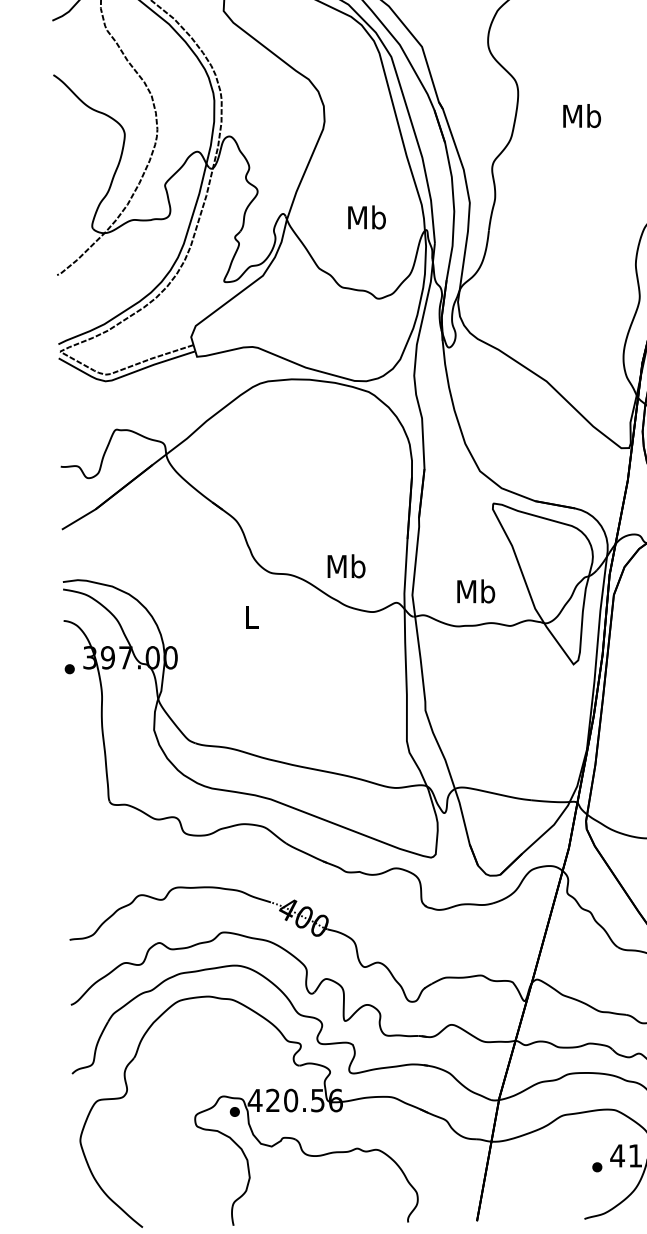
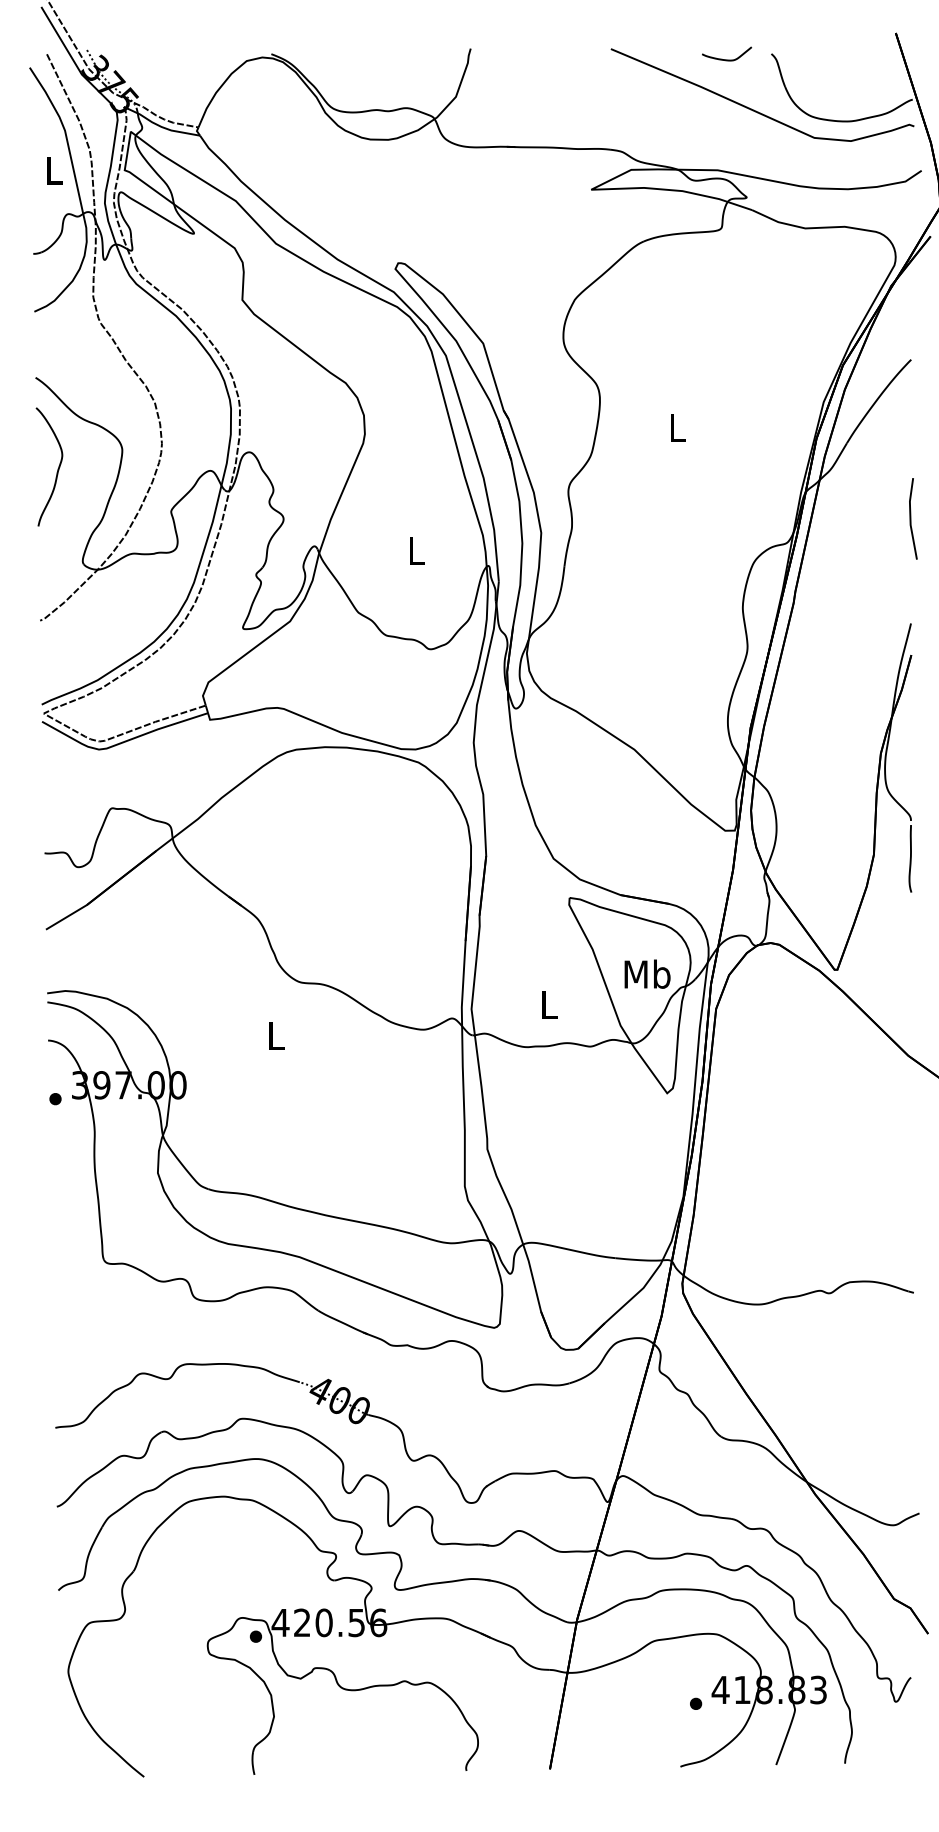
text: (582, 116) -> (677, 427), Mb -> L
curve: (71, 149) -> (57, 468), added
text: (367, 217) -> (416, 550), Mb -> L
text: (346, 565) -> (647, 973), moved
text: (475, 591) -> (548, 1004), Mb -> L

